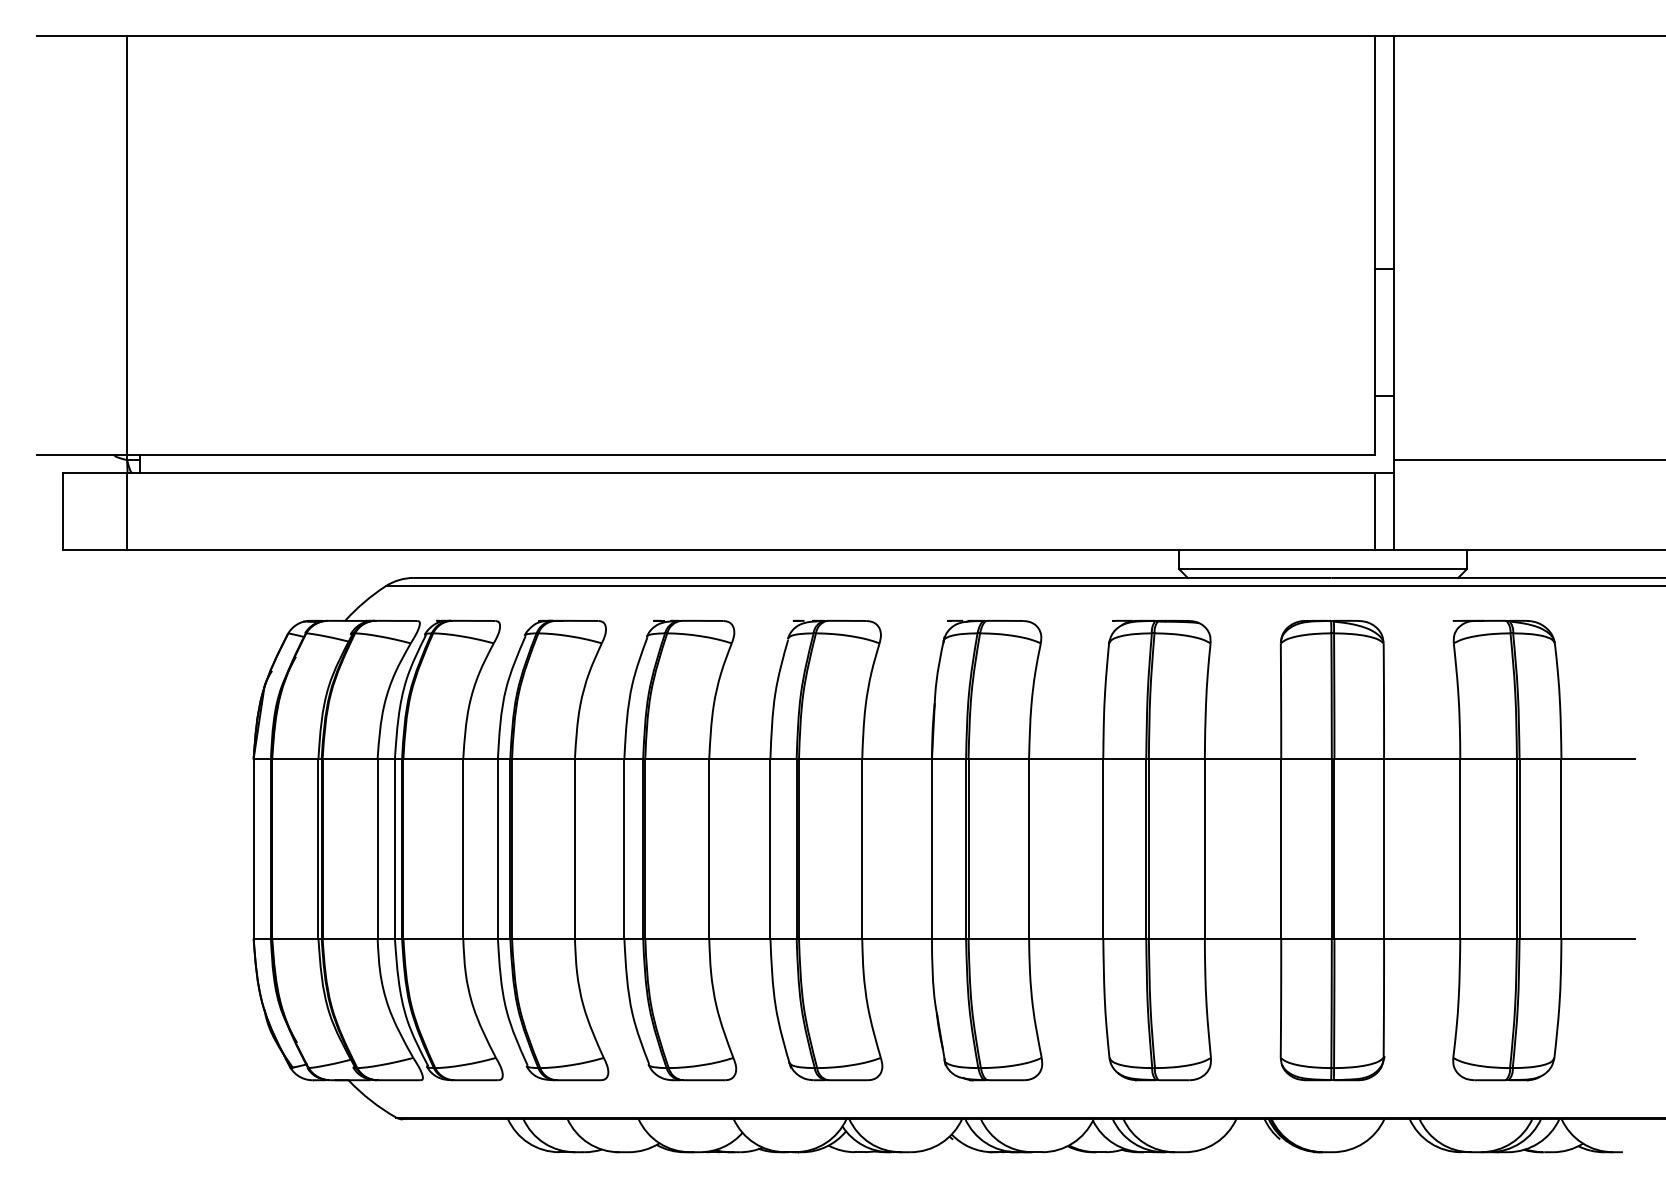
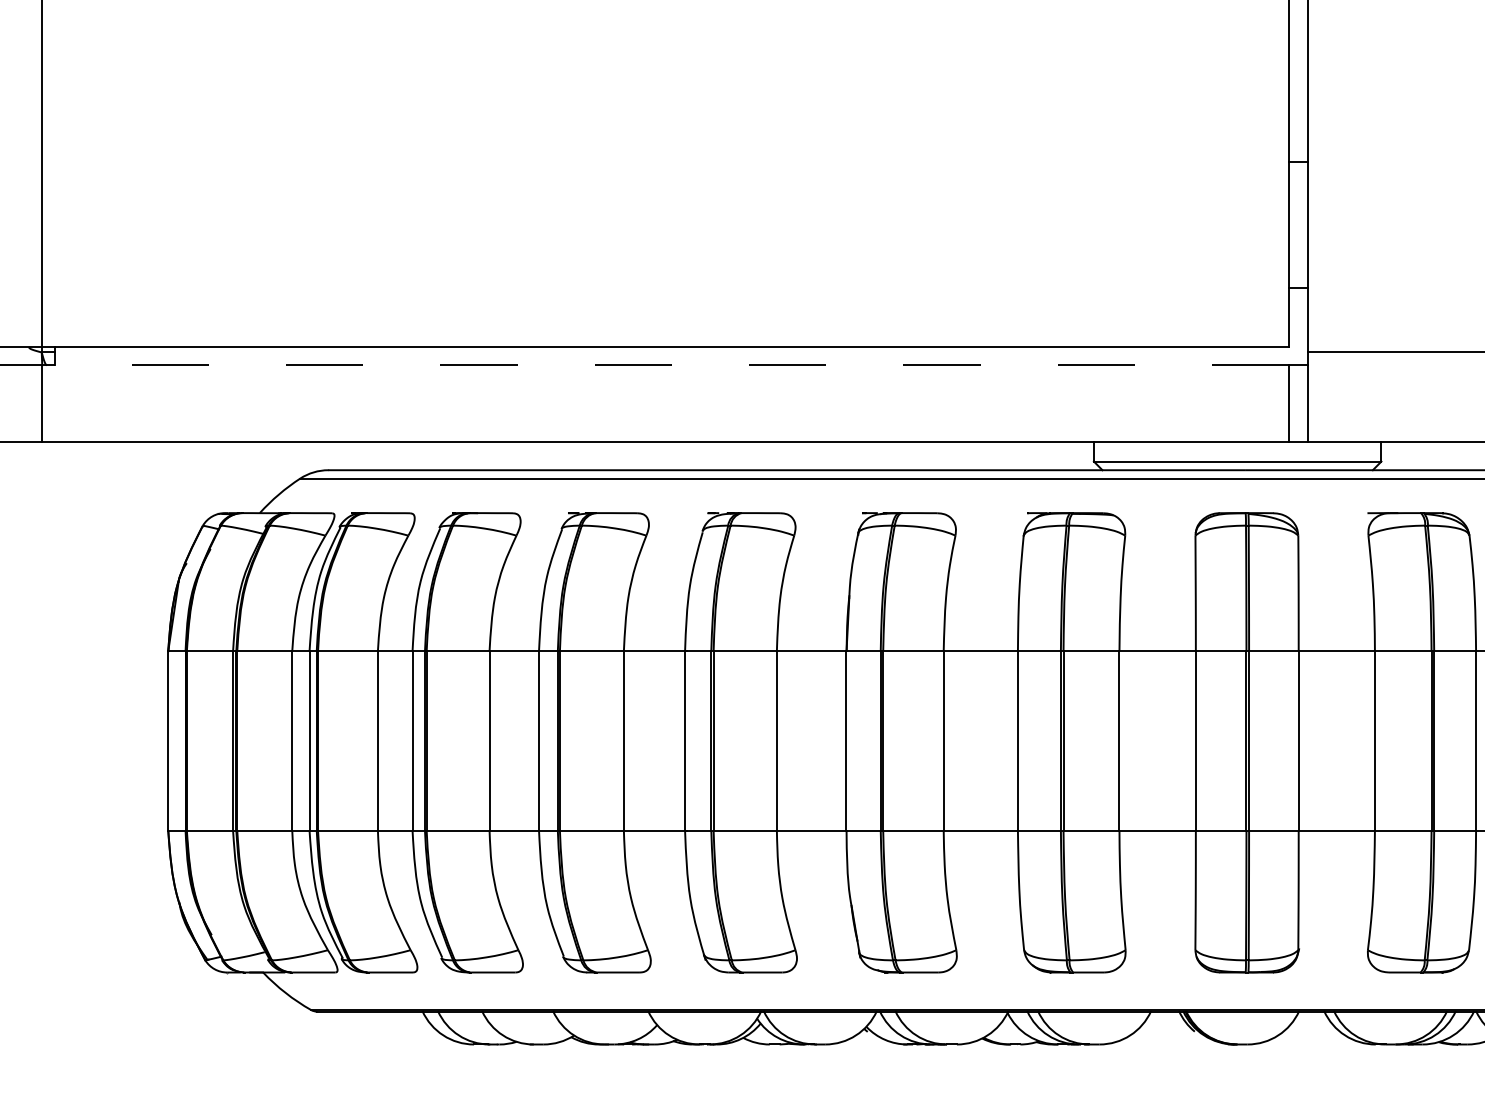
line: (750, 473) -> (665, 365), solid -> dashed

